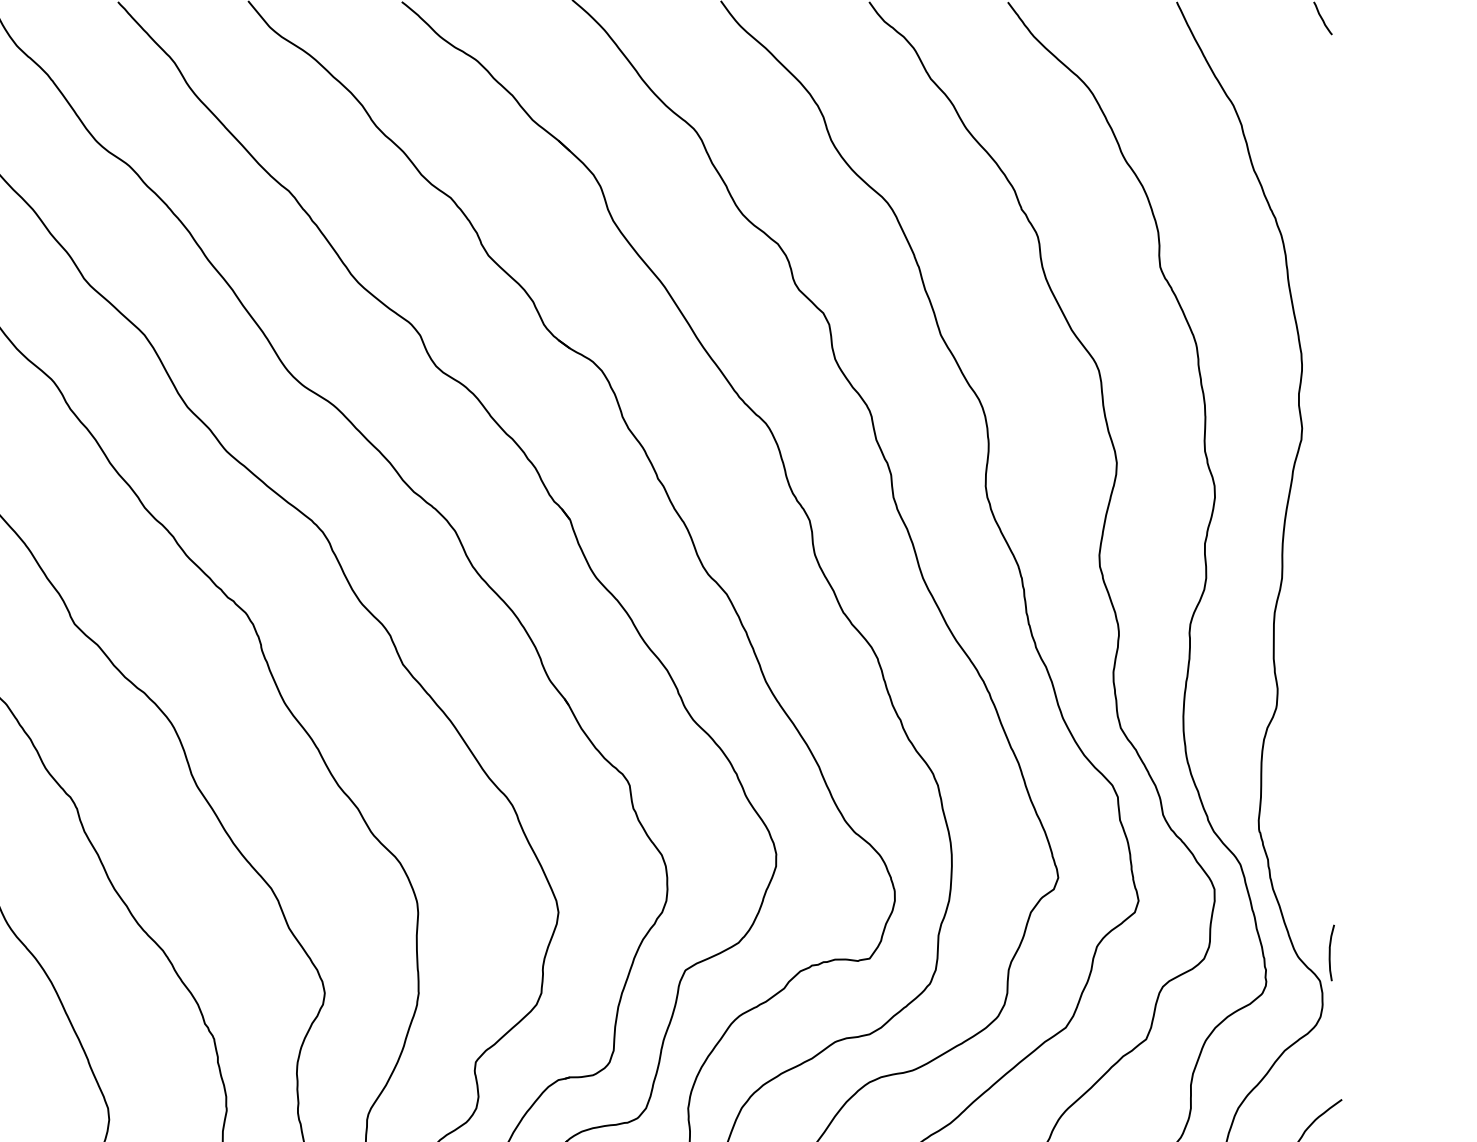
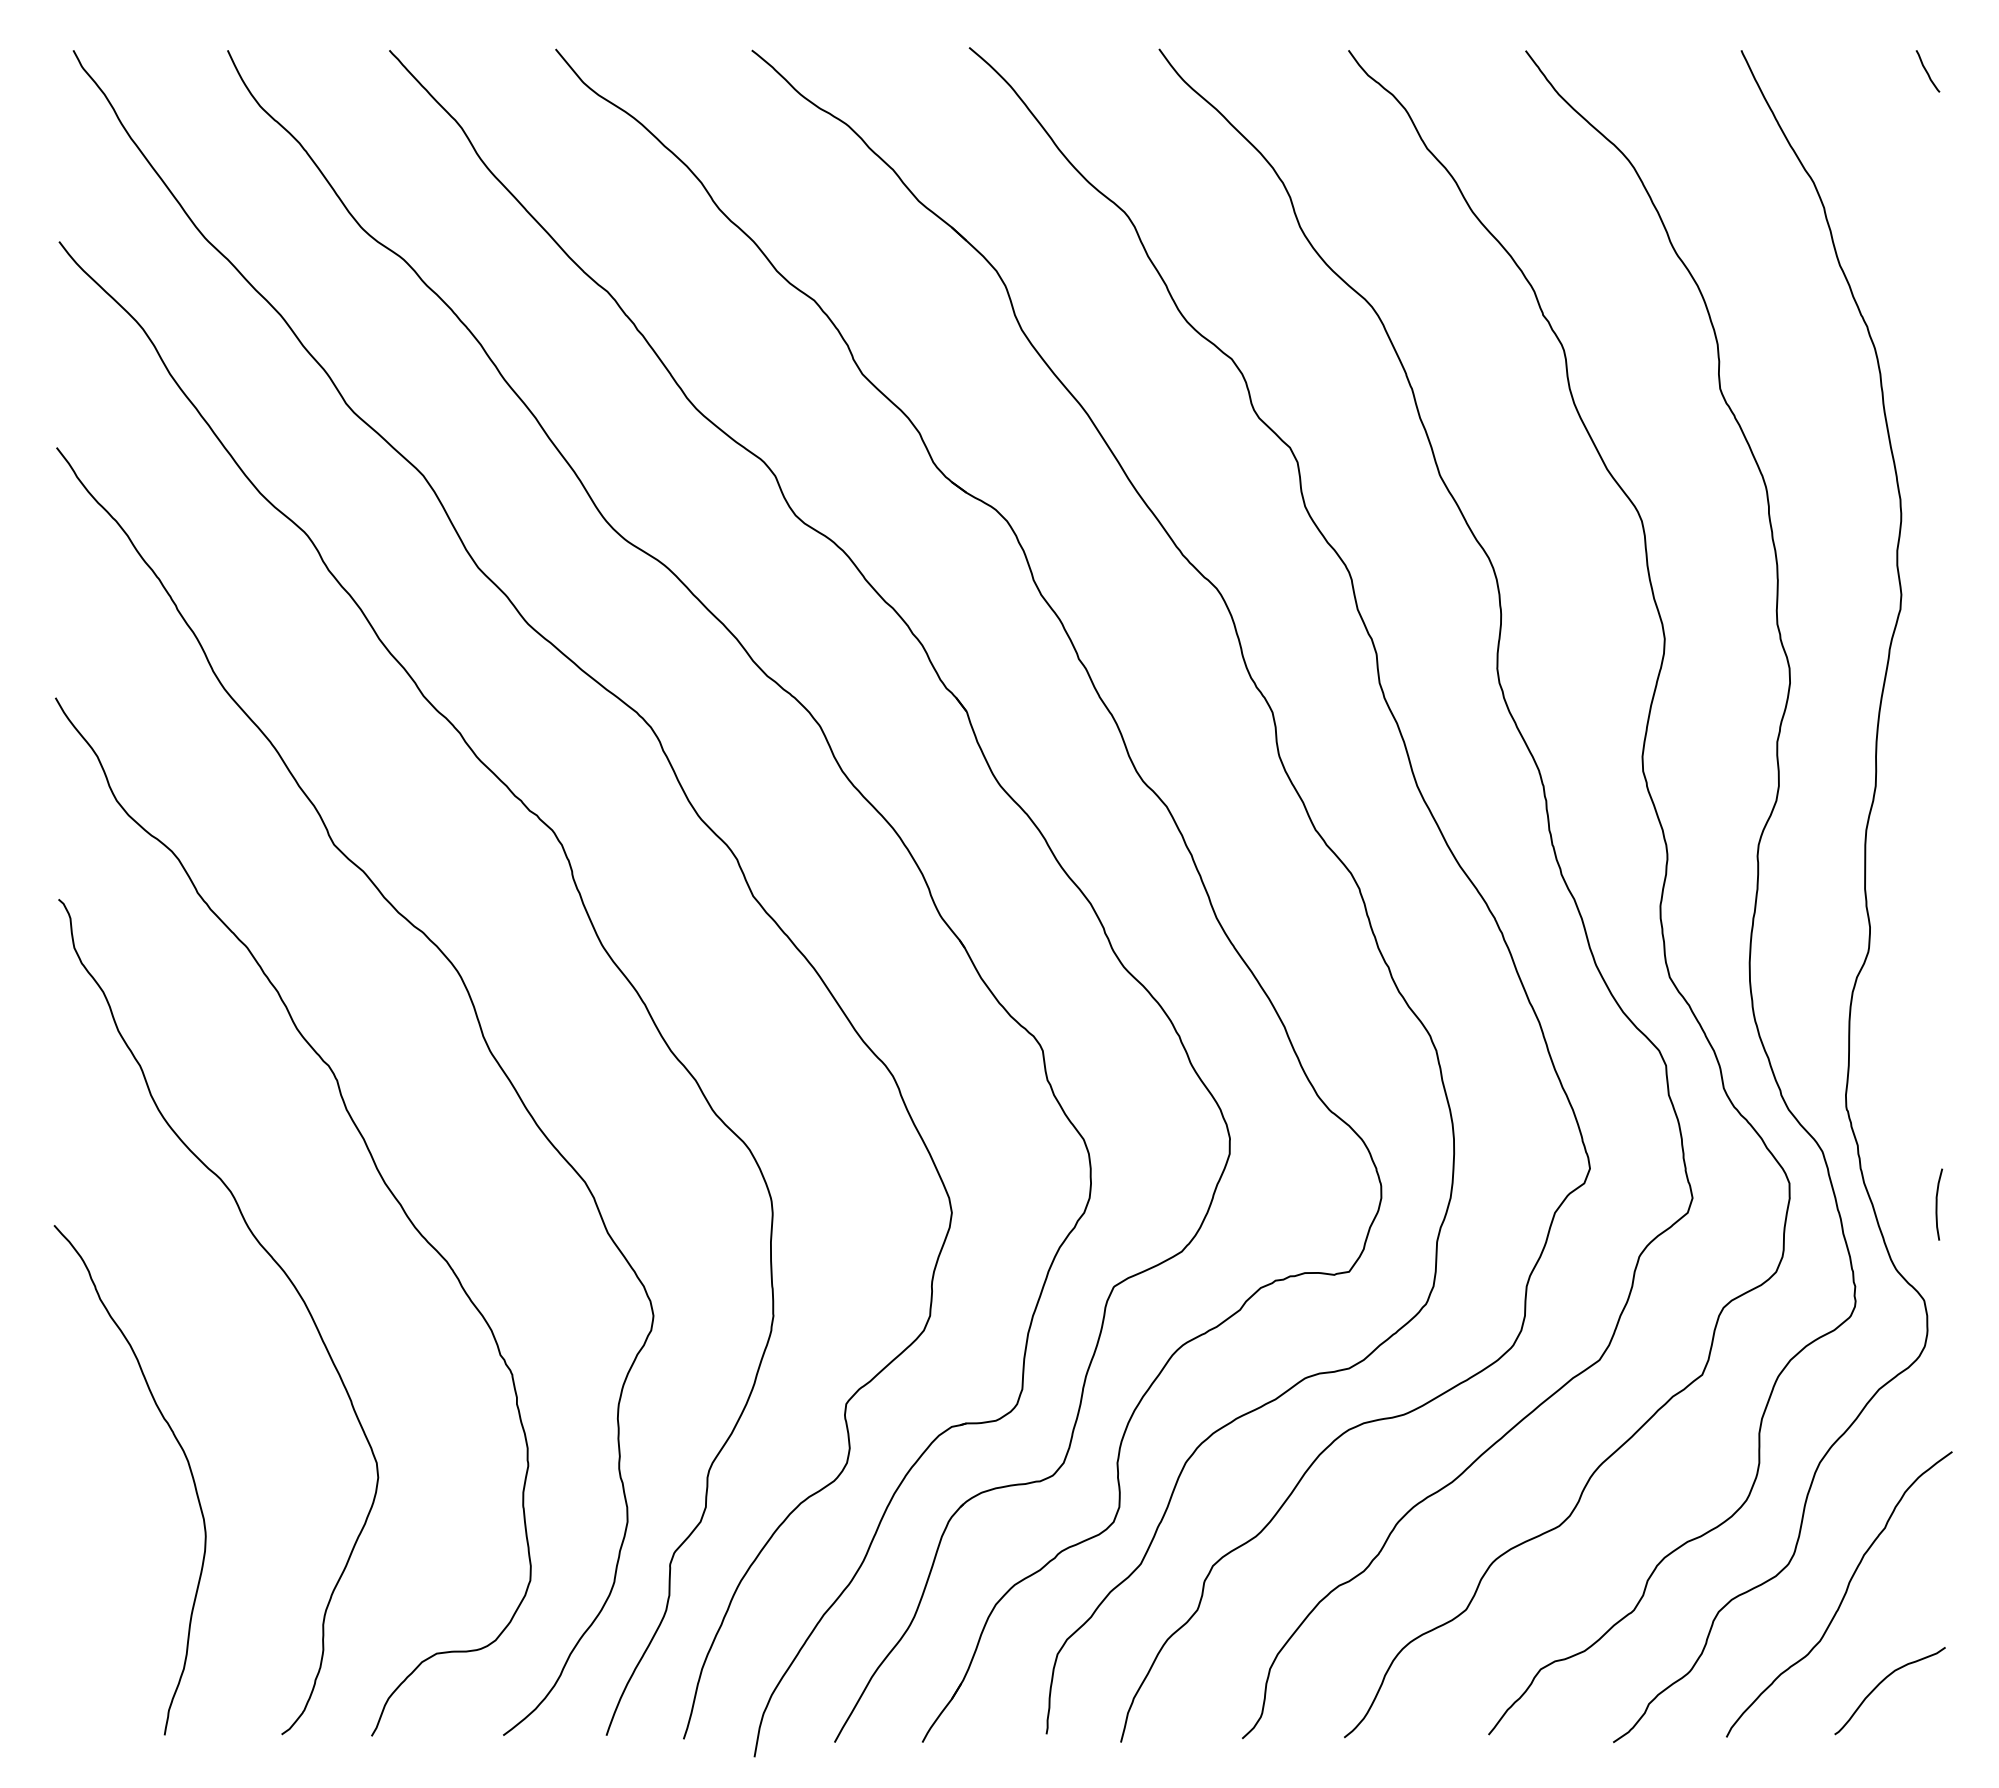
curve: (1330, 952) -> (1937, 1204), moved

